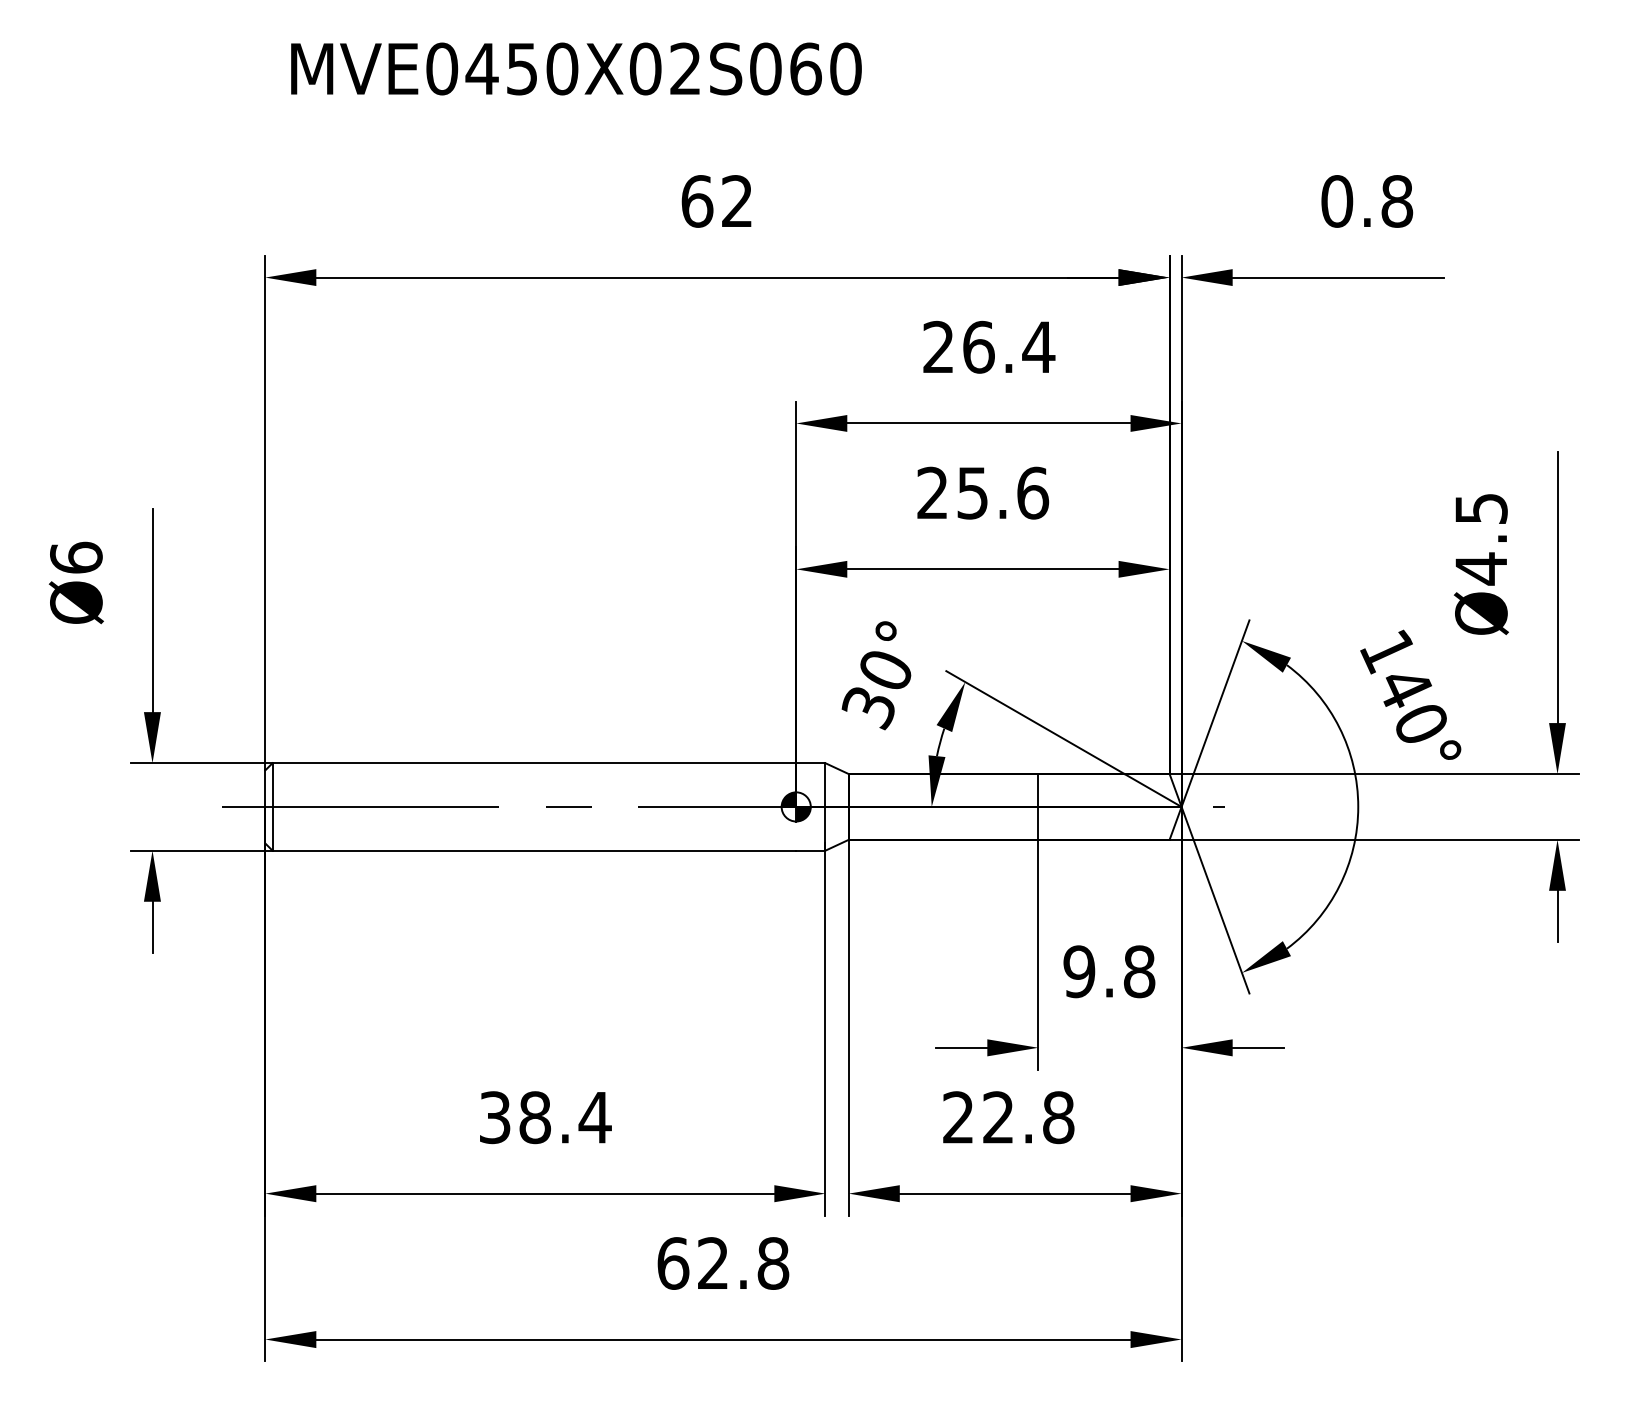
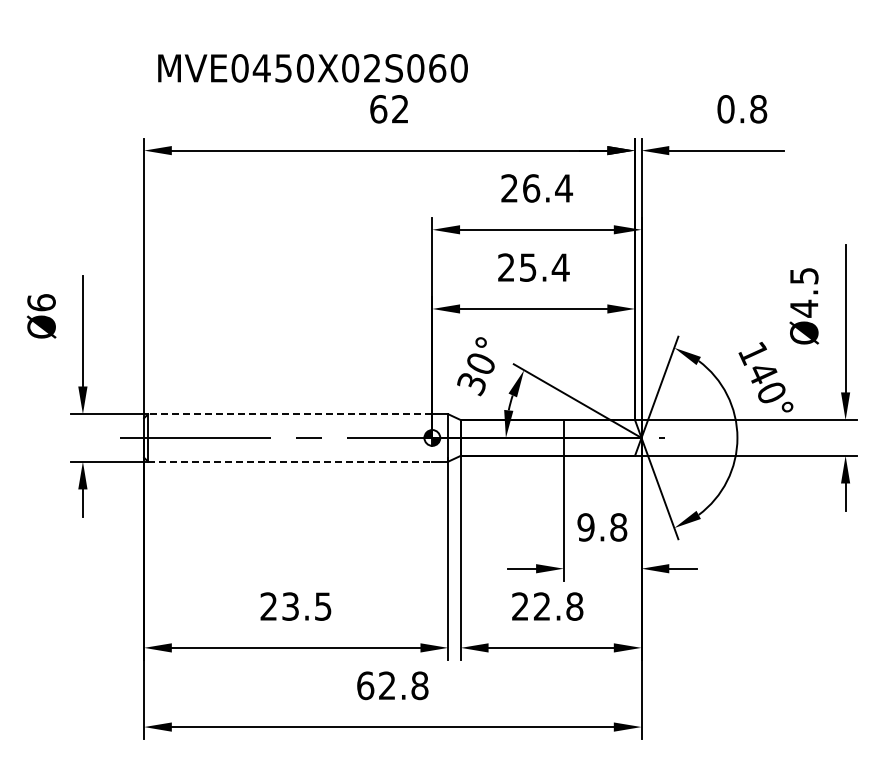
text: (575, 69) -> (312, 68), moved
text: (1032, 492) -> (560, 267), 25.6 -> 25.4
line: (533, 763) -> (289, 414), solid -> dashed
line: (534, 850) -> (290, 461), solid -> dashed
text: (545, 1117) -> (296, 606), 38.4 -> 23.5

